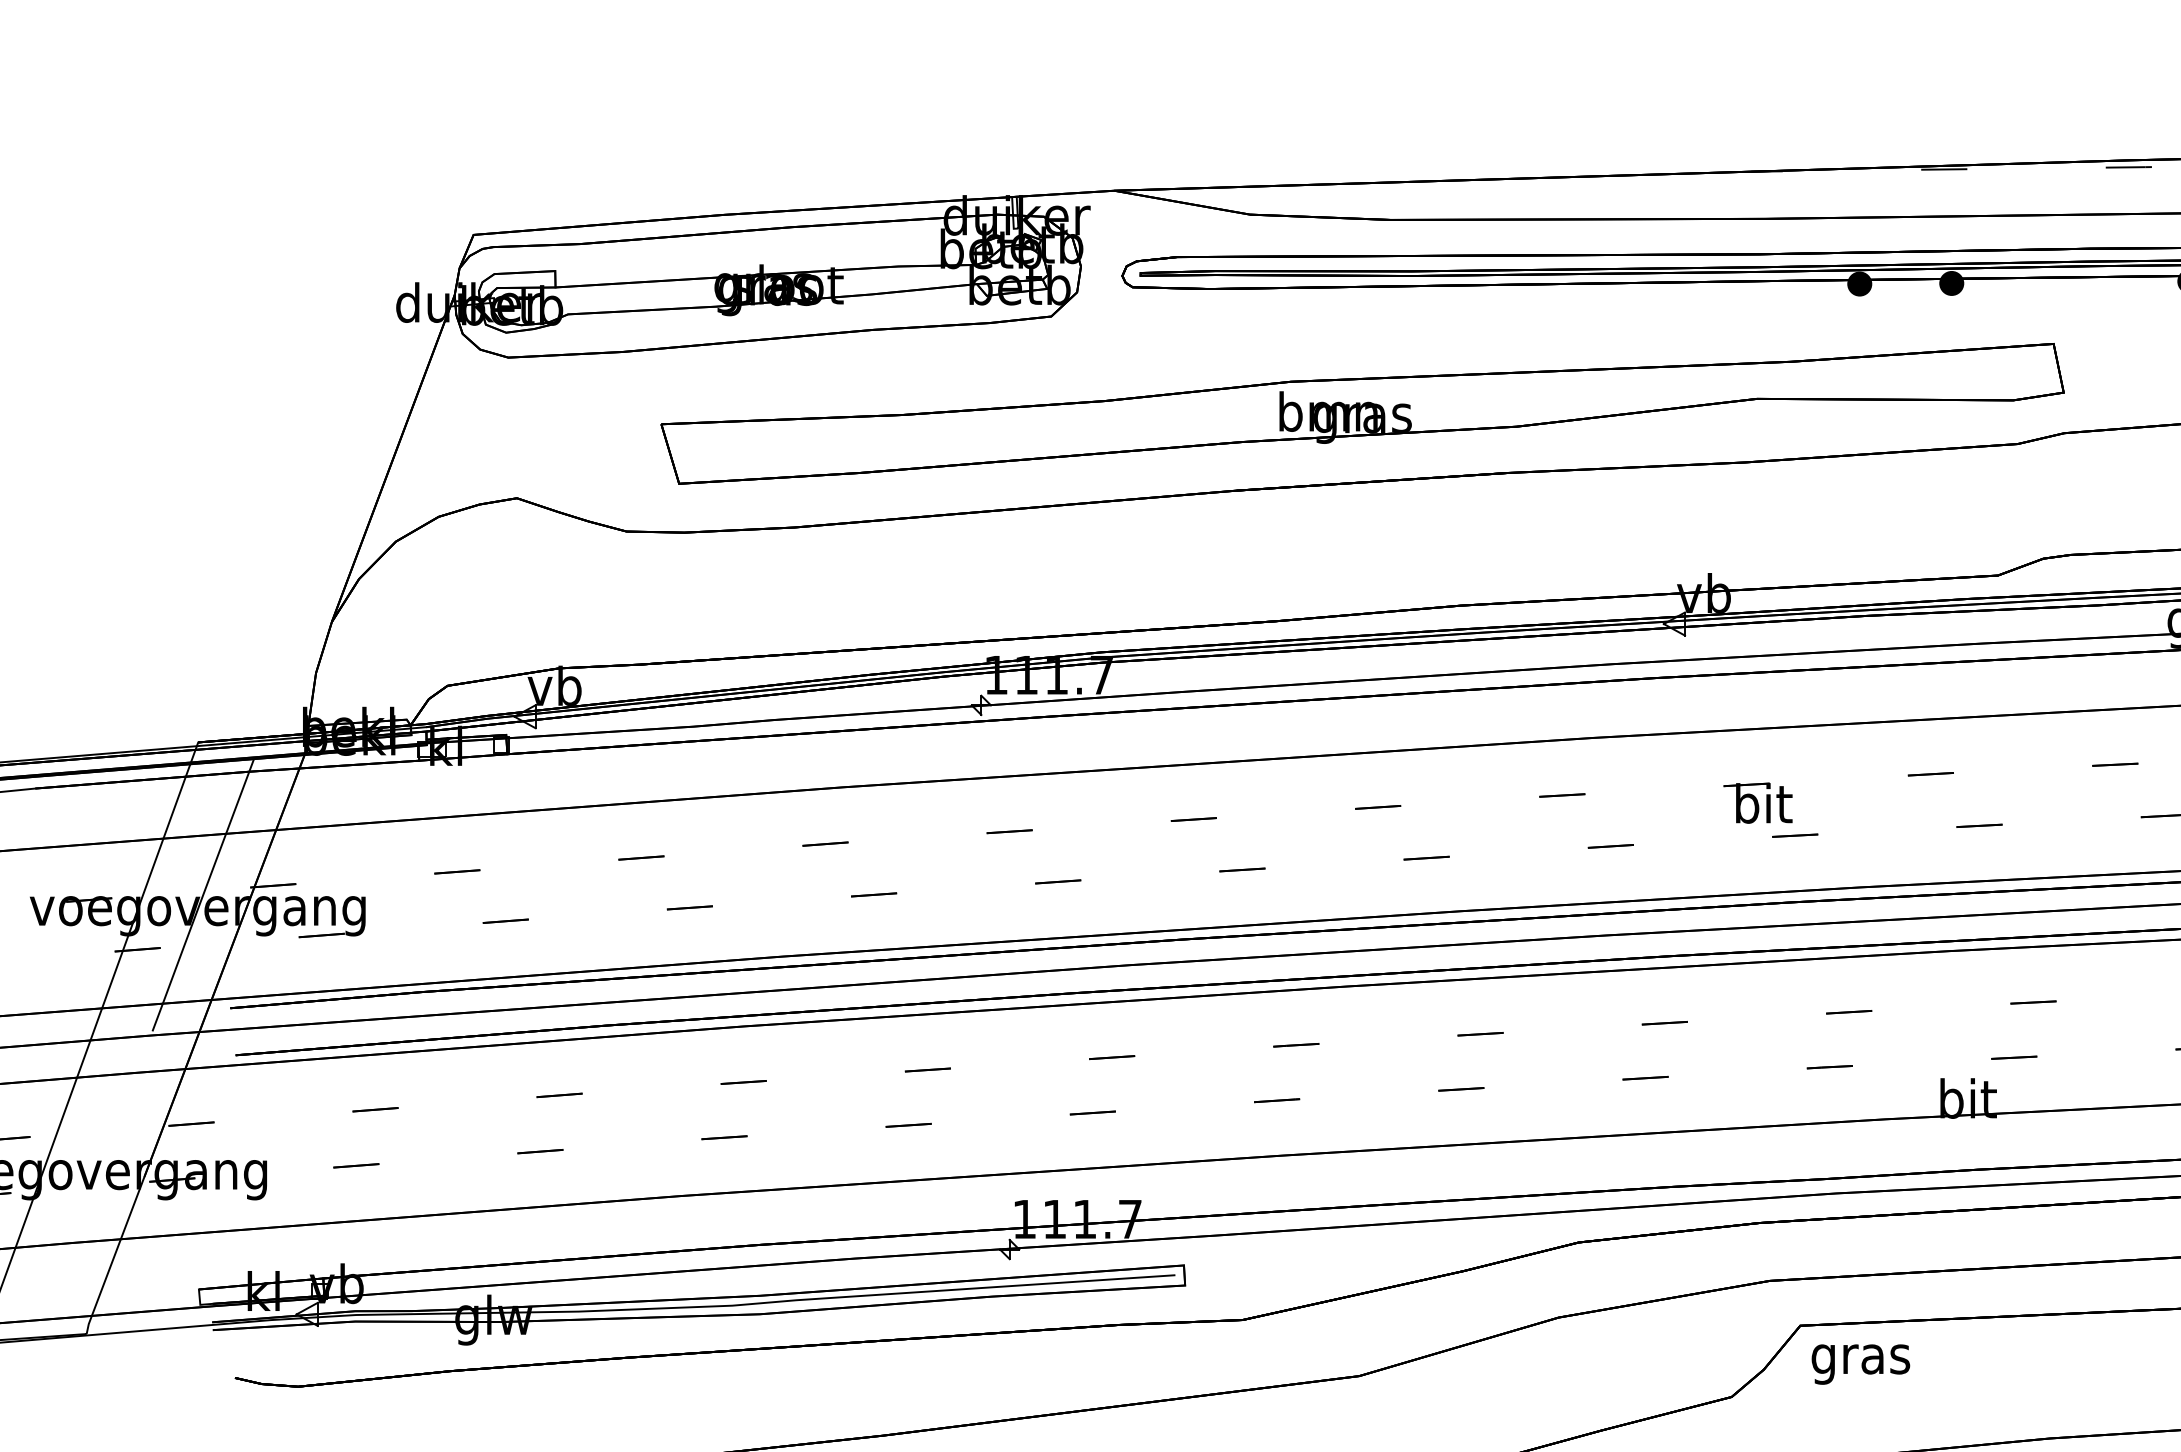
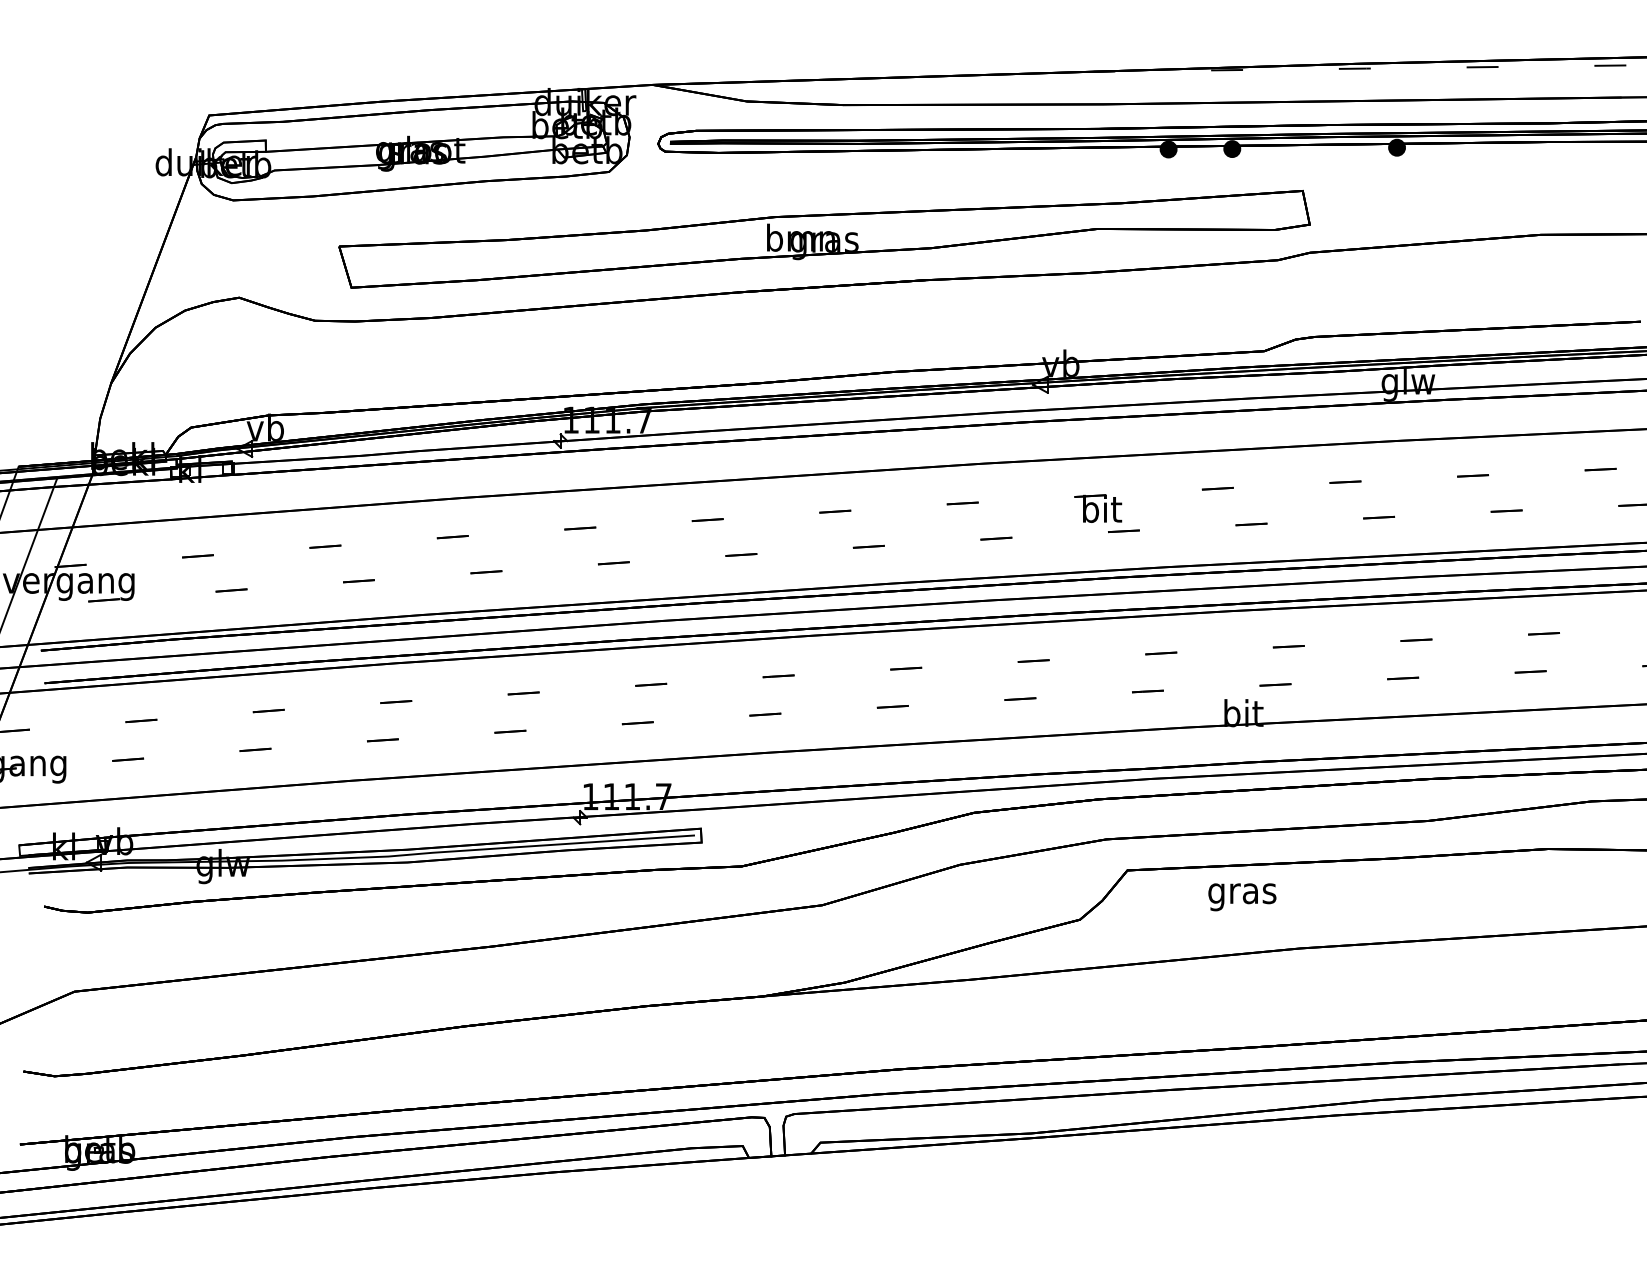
text: (1861, 1364) -> (1242, 897), moved

